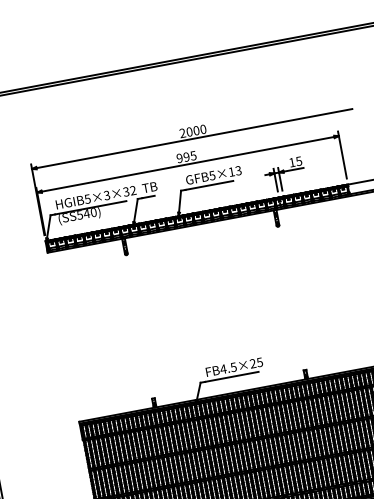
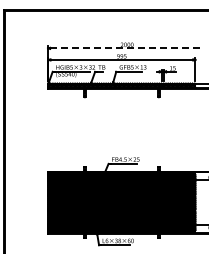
line: (195, 138) -> (127, 48), solid -> dashed

